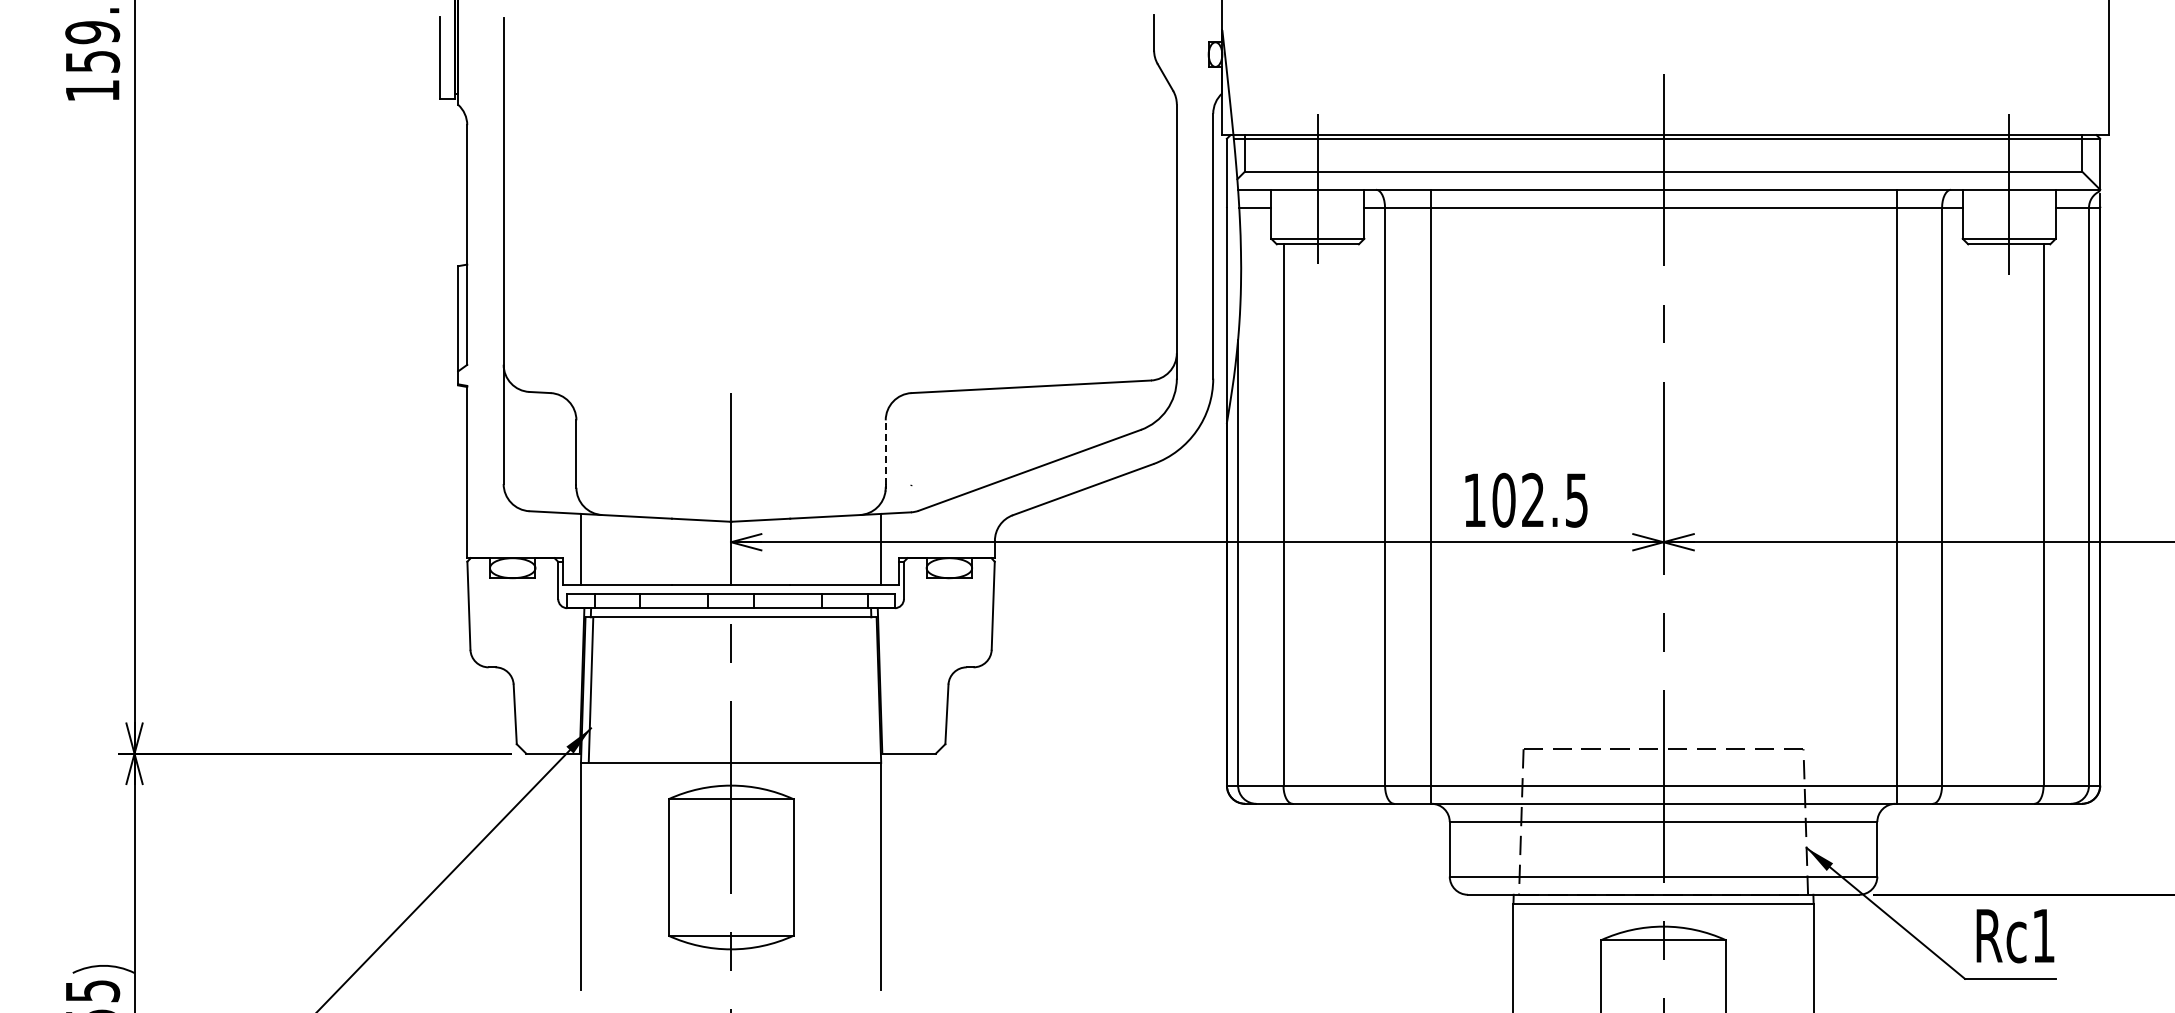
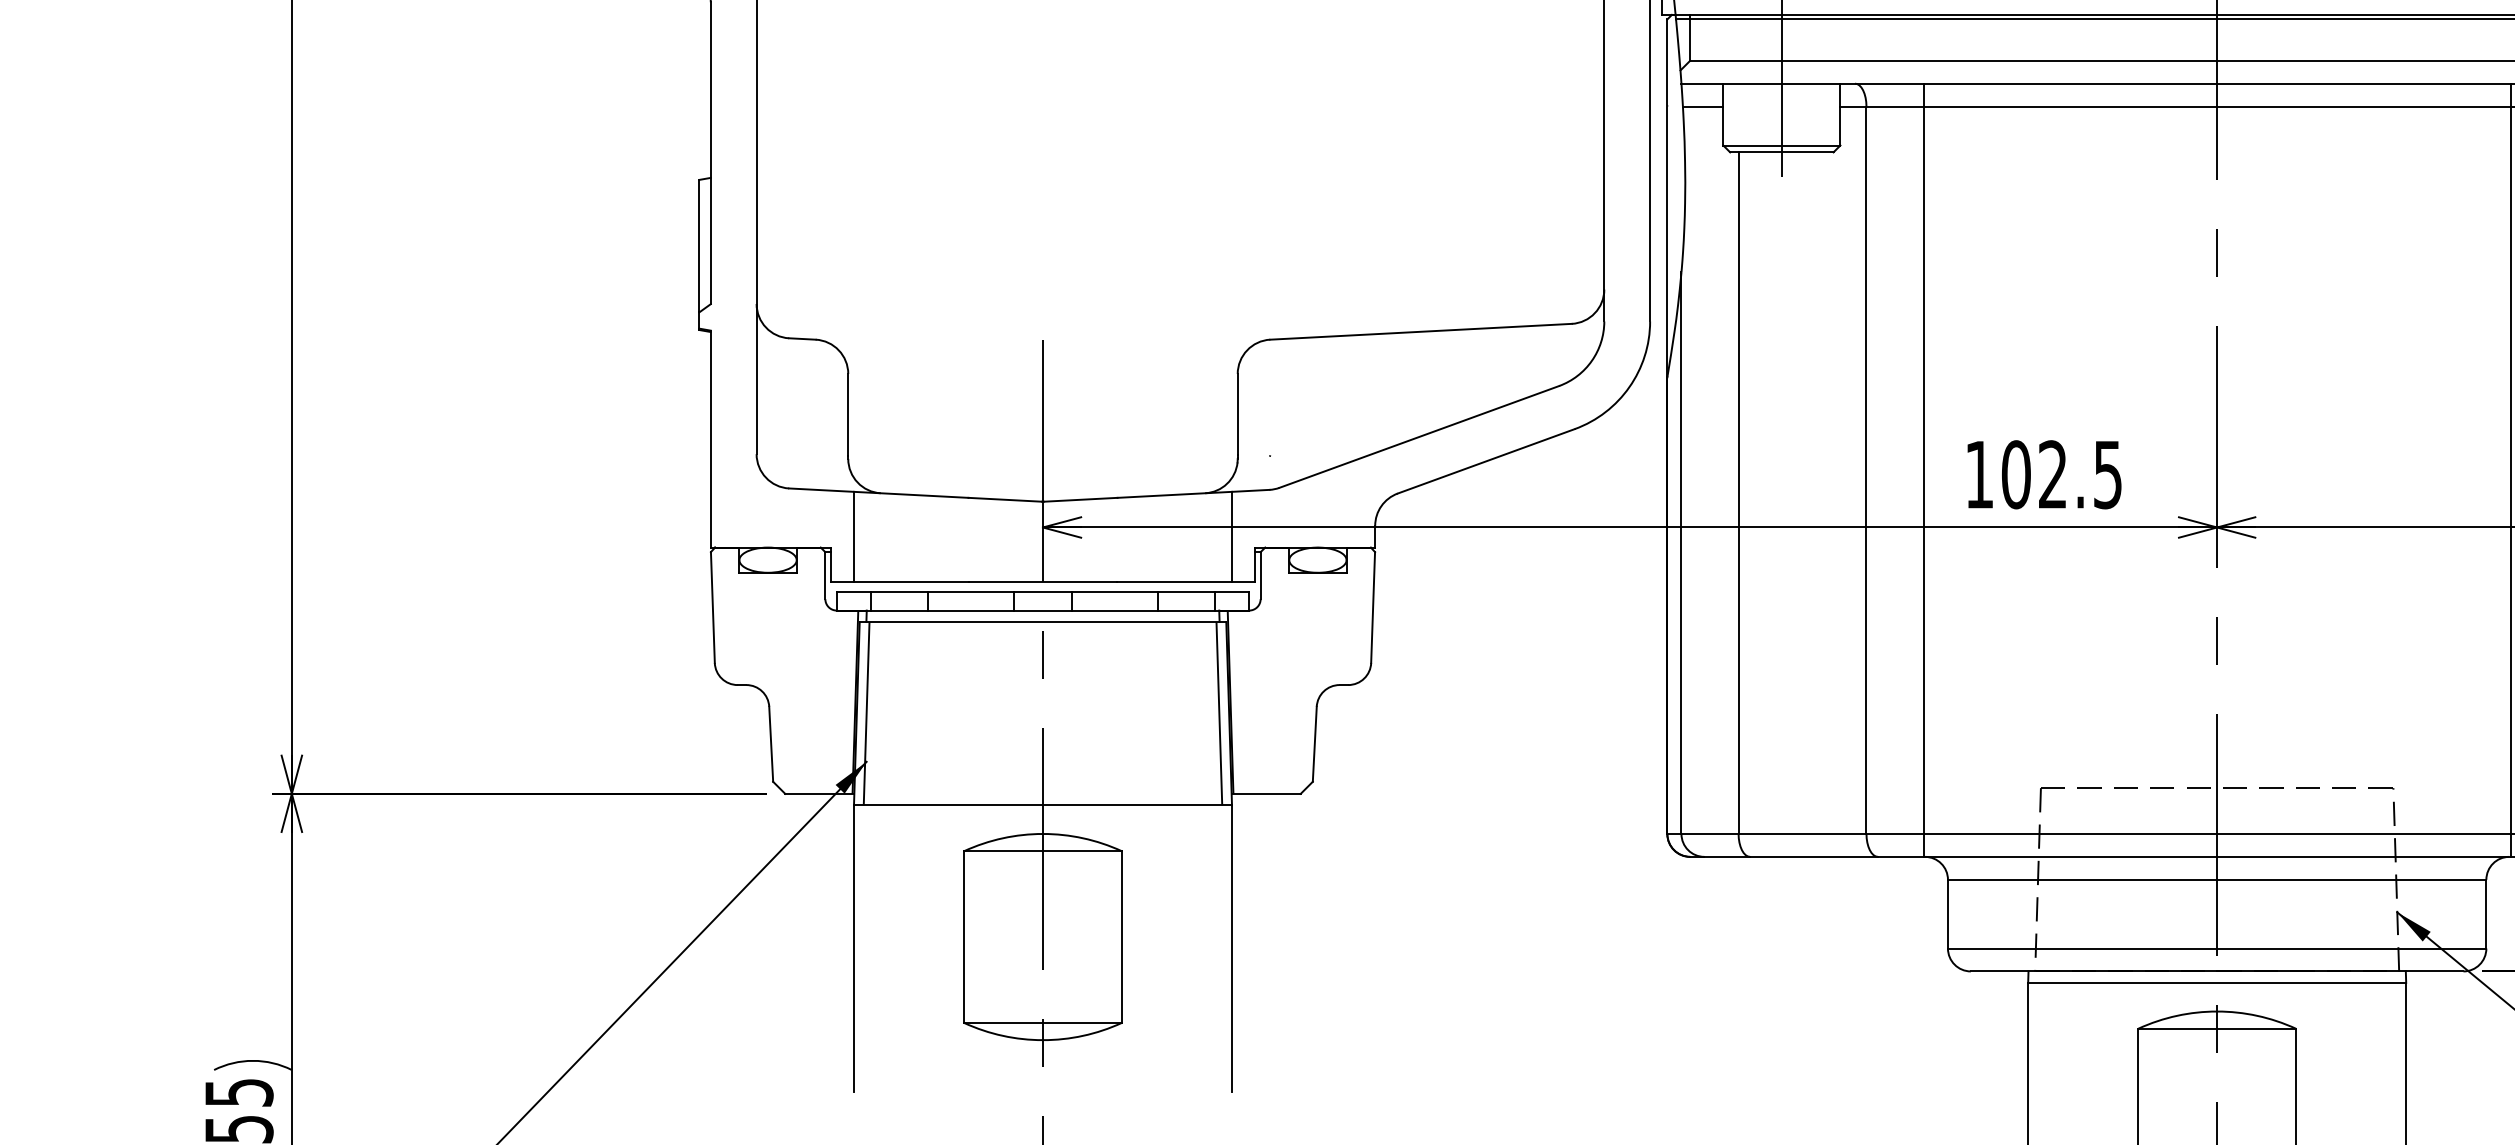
line: (885, 452) -> (1237, 414), dashed -> solid
line: (870, 689) -> (1218, 712), added

